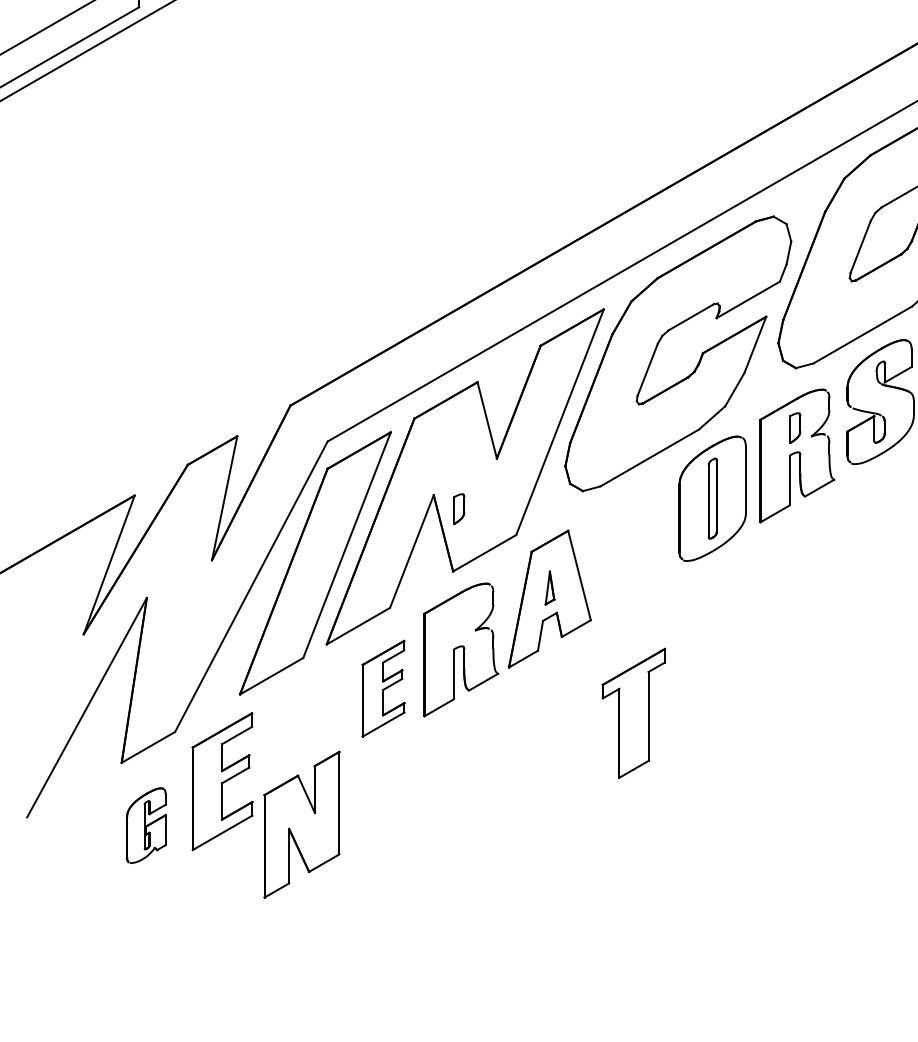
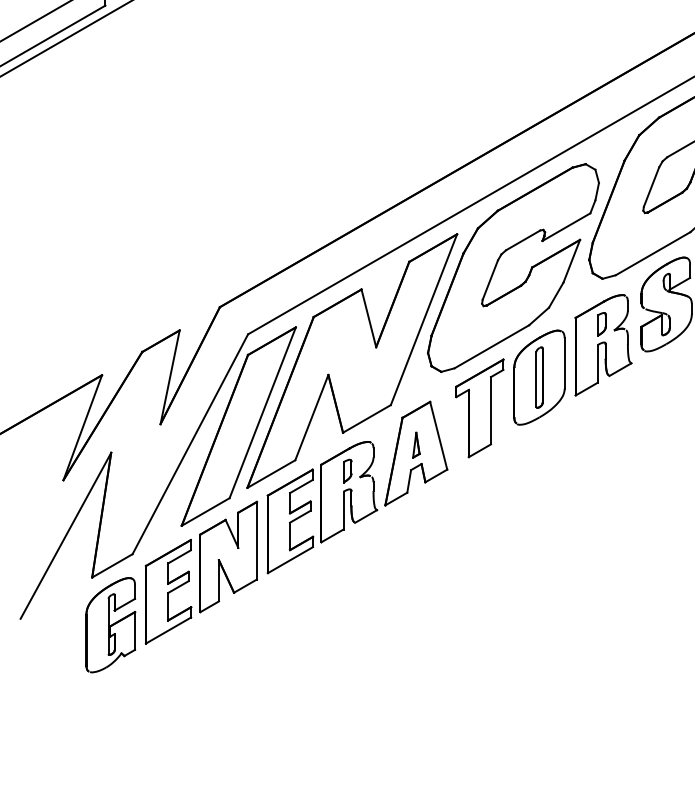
part: (459, 509) -> (347, 471), moved
part: (383, 688) -> (290, 521), size x1.43
part: (633, 712) -> (479, 407), moved
part: (301, 824) -> (228, 556), moved
part: (146, 825) -> (110, 624), size x1.67

